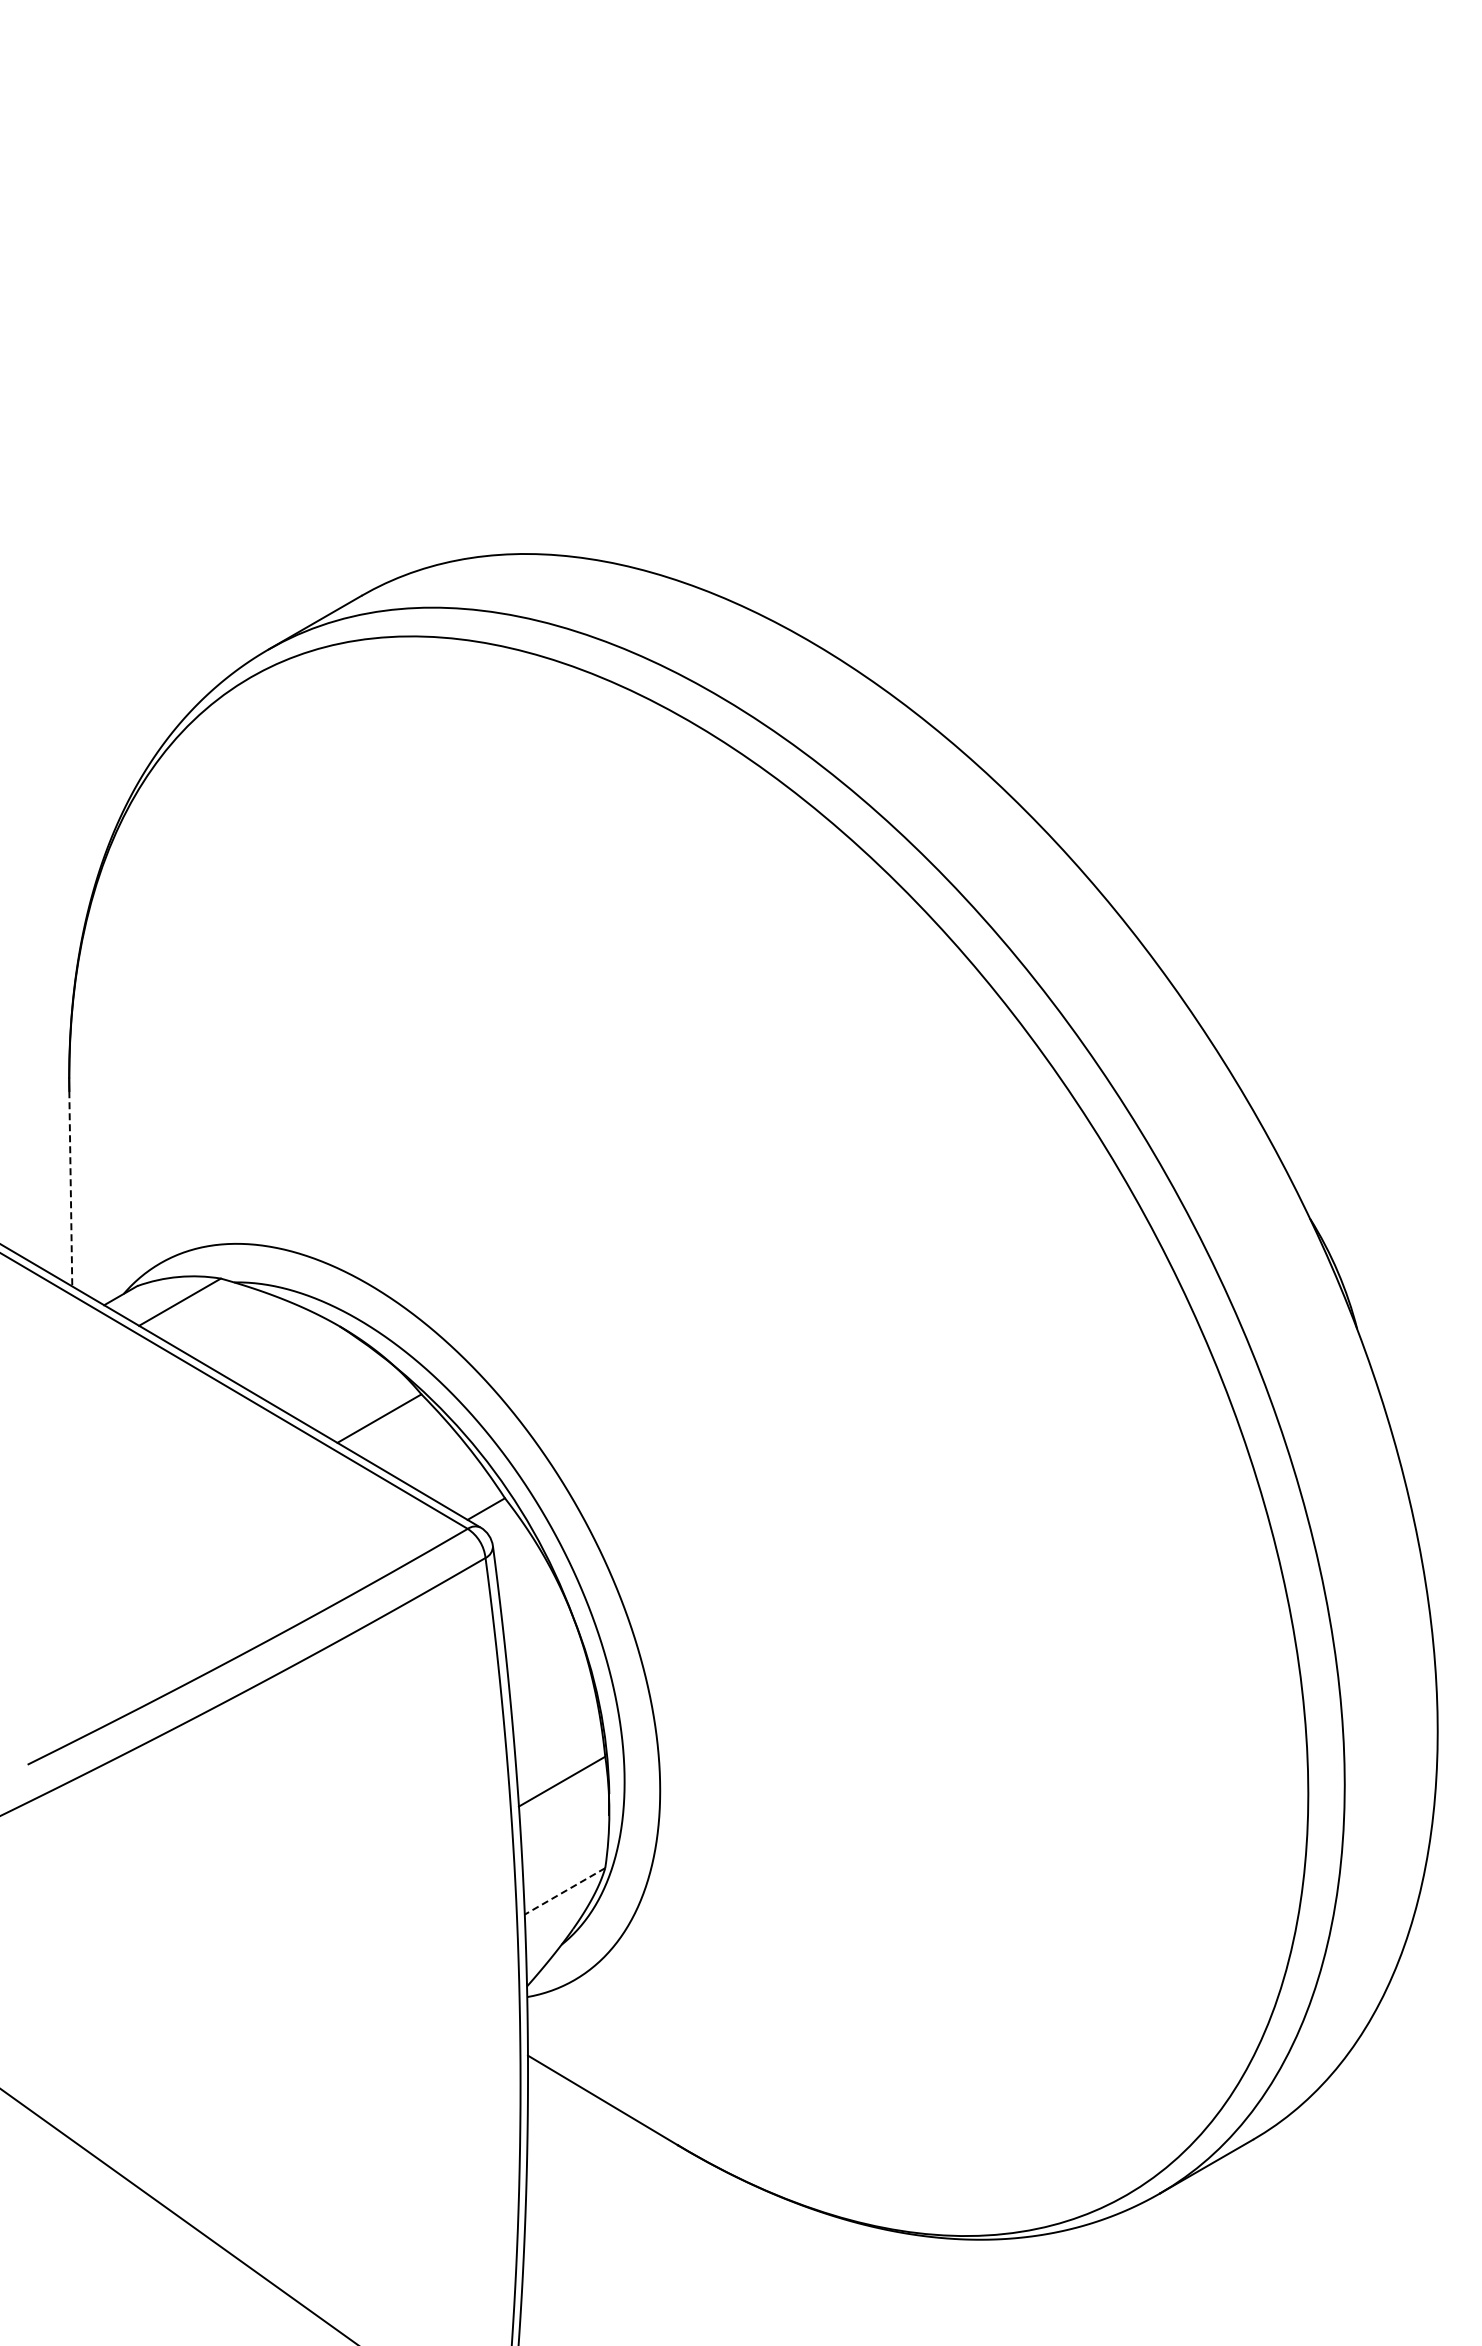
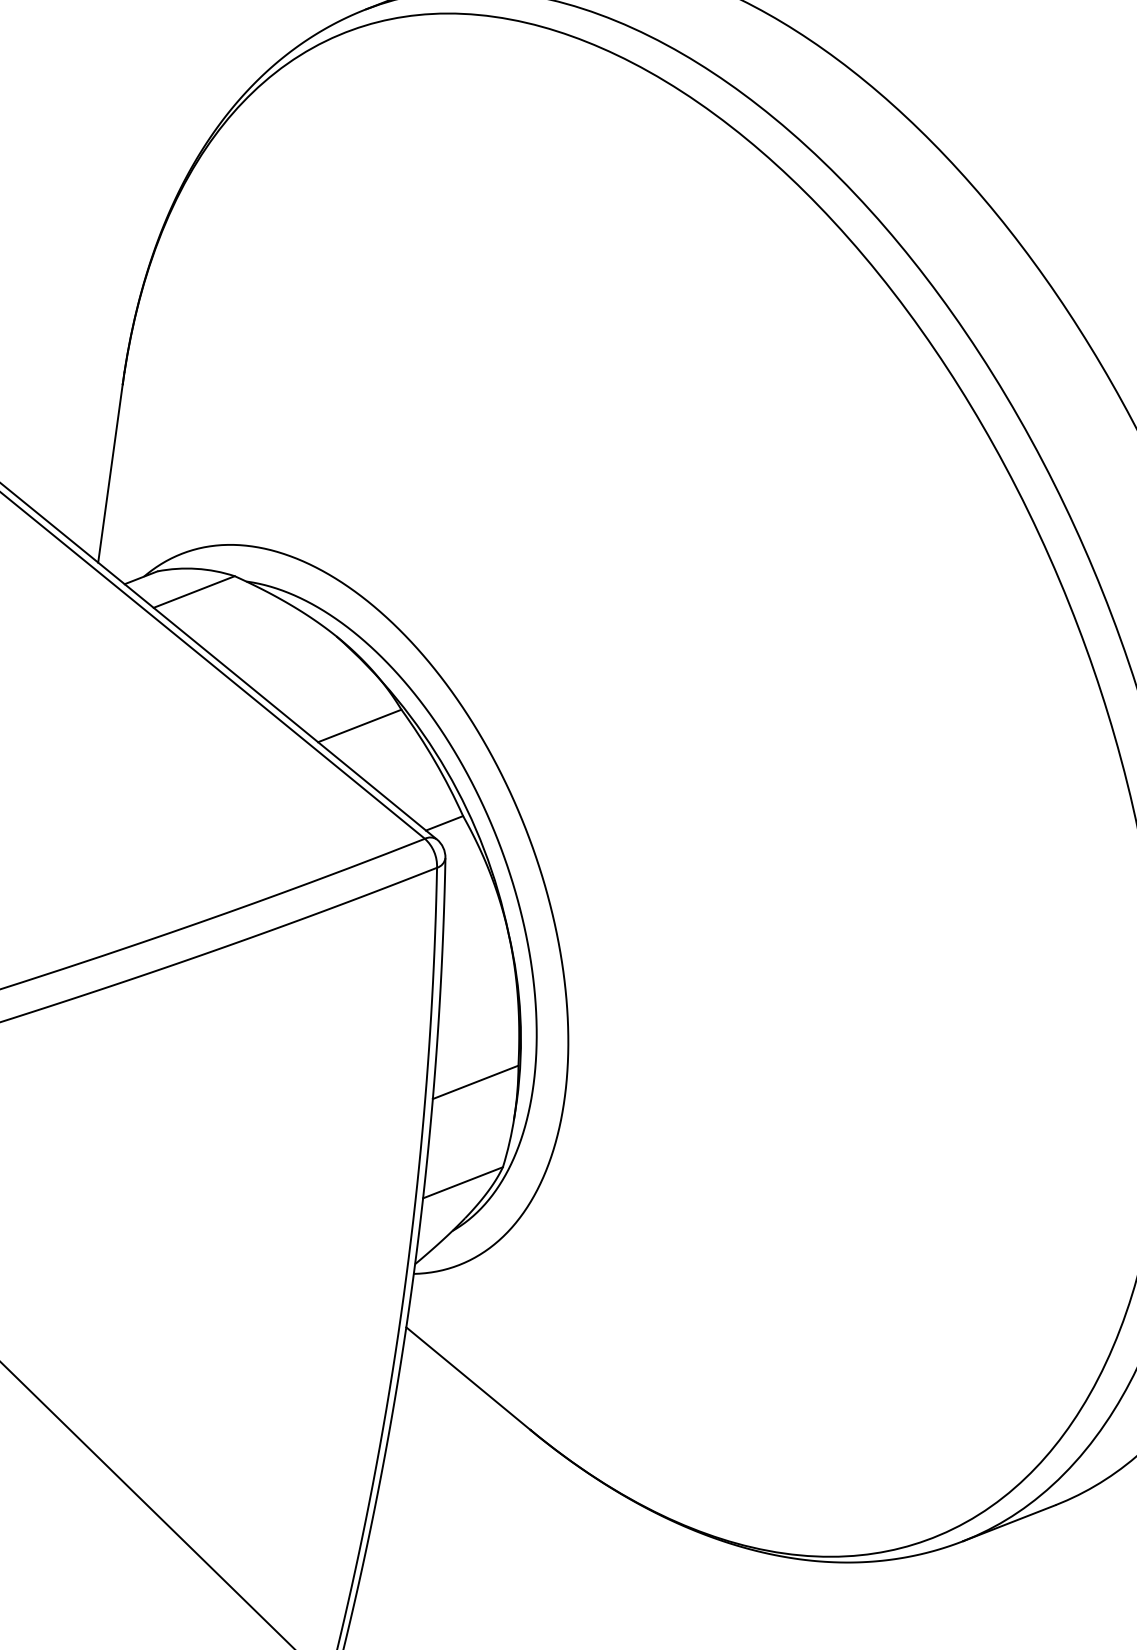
line: (70, 1188) -> (110, 473), dashed -> solid
line: (564, 1891) -> (462, 1182), dashed -> solid

